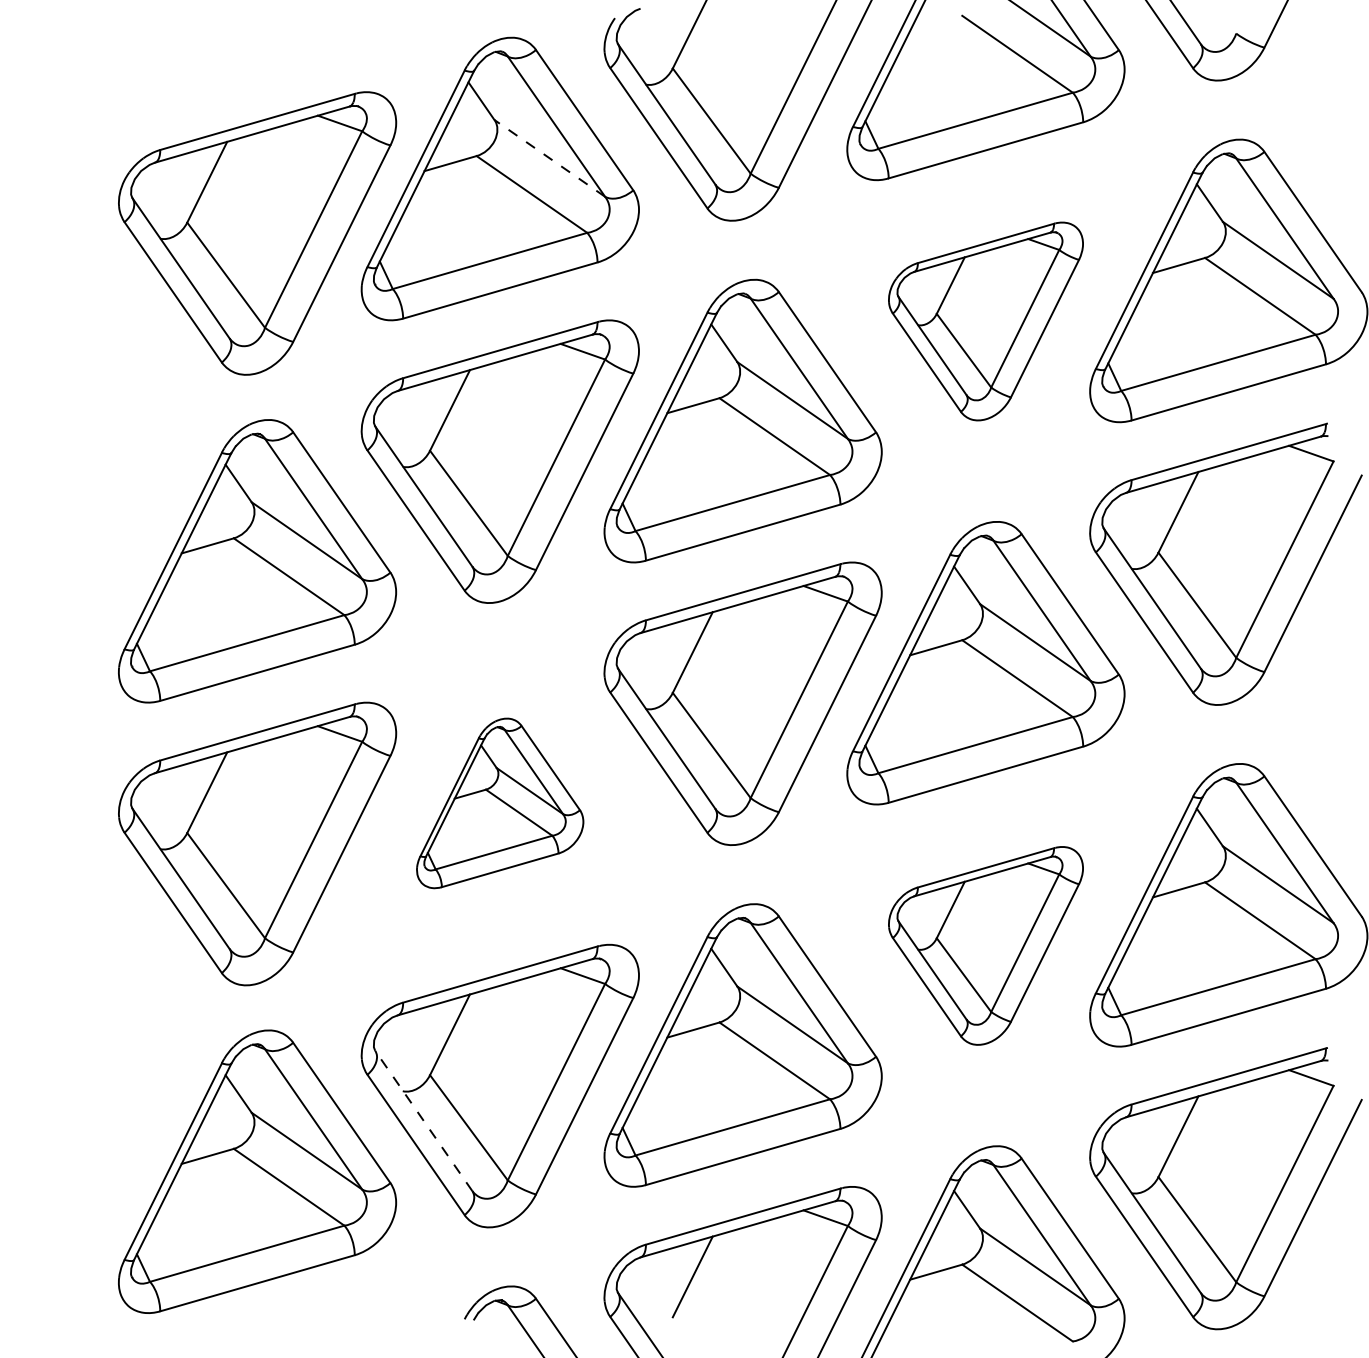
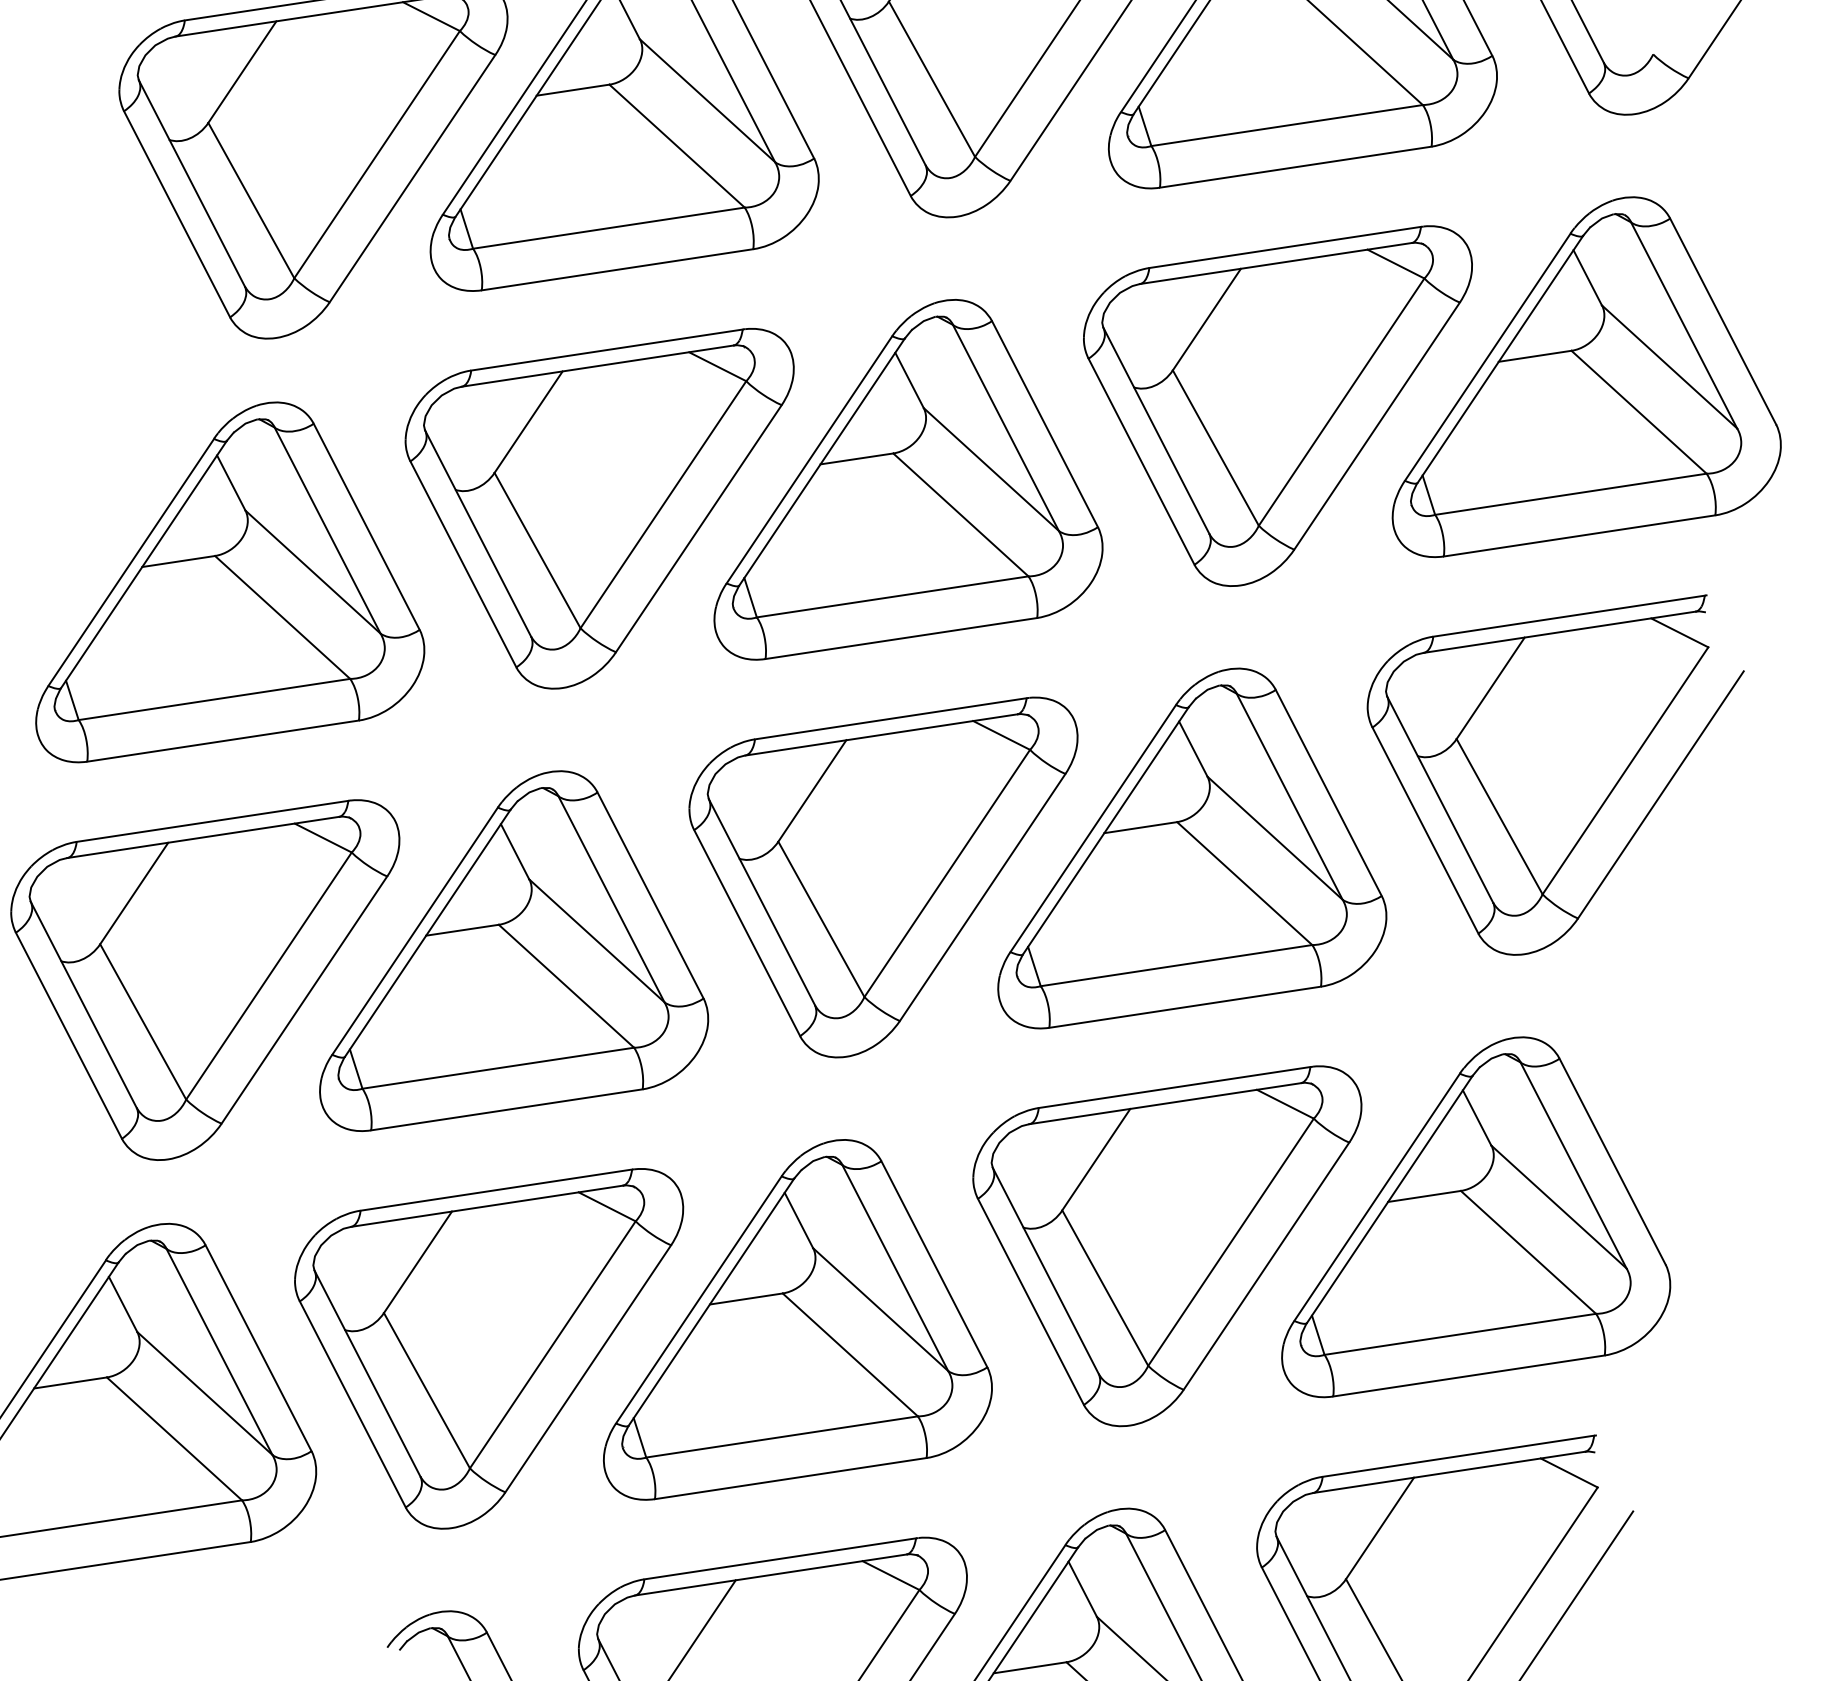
line: (549, 158) -> (707, 100), dashed -> solid
part: (985, 321) -> (1264, 397), size x1.43
part: (499, 803) -> (525, 959), size x1.67
part: (985, 945) -> (1154, 1236), size x1.43
line: (423, 1120) -> (367, 1372), dashed -> solid

